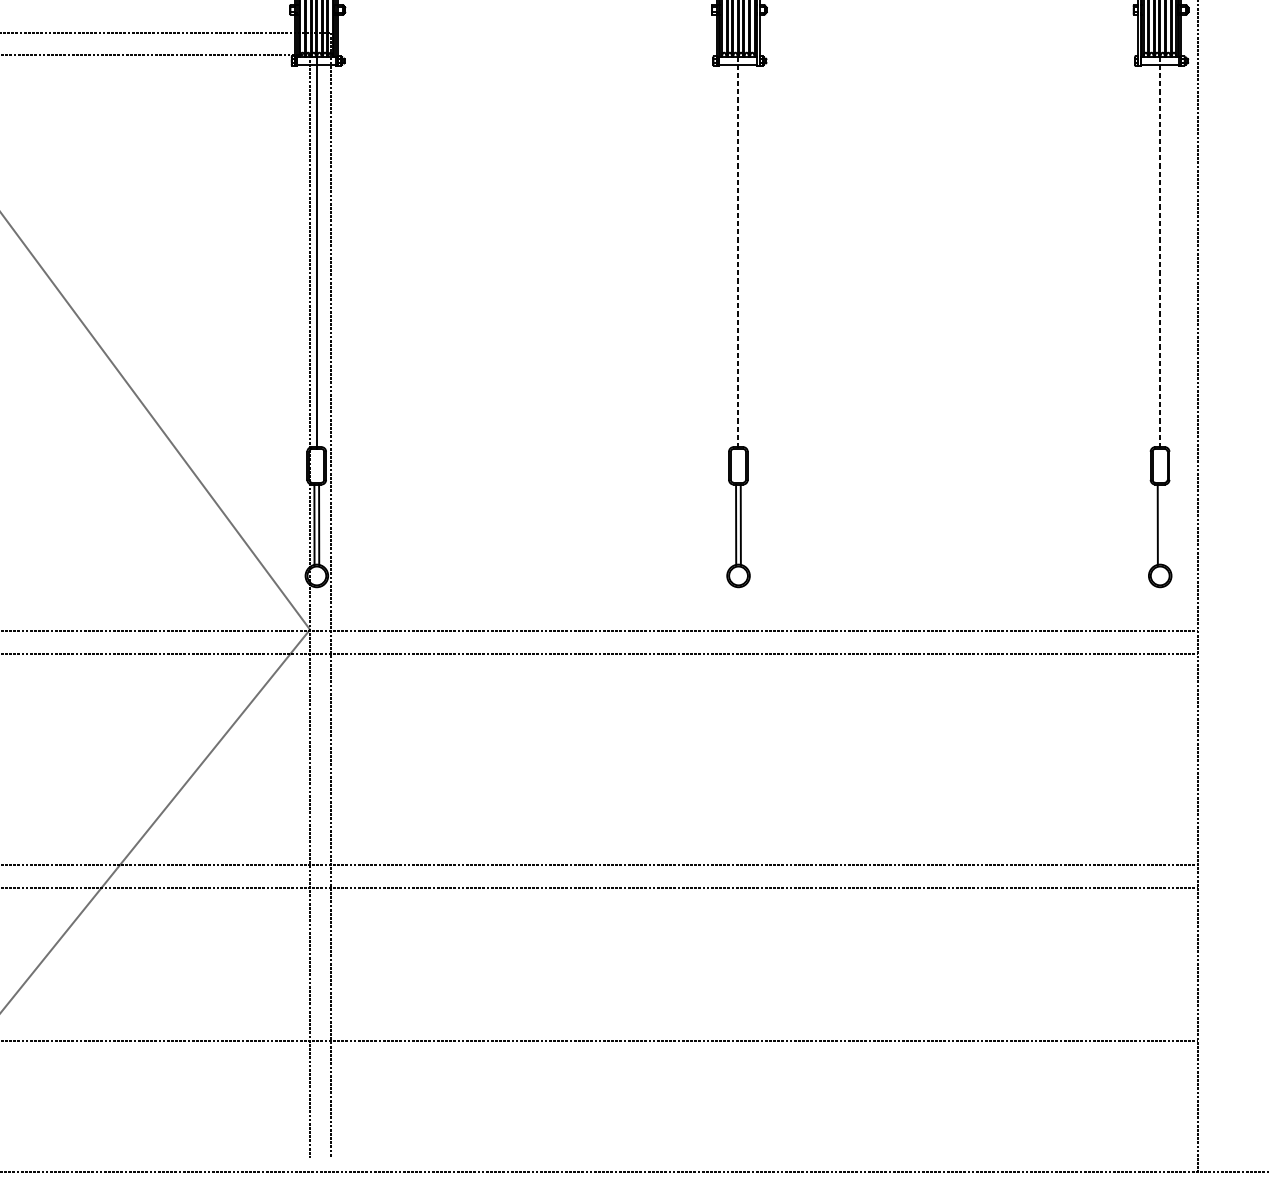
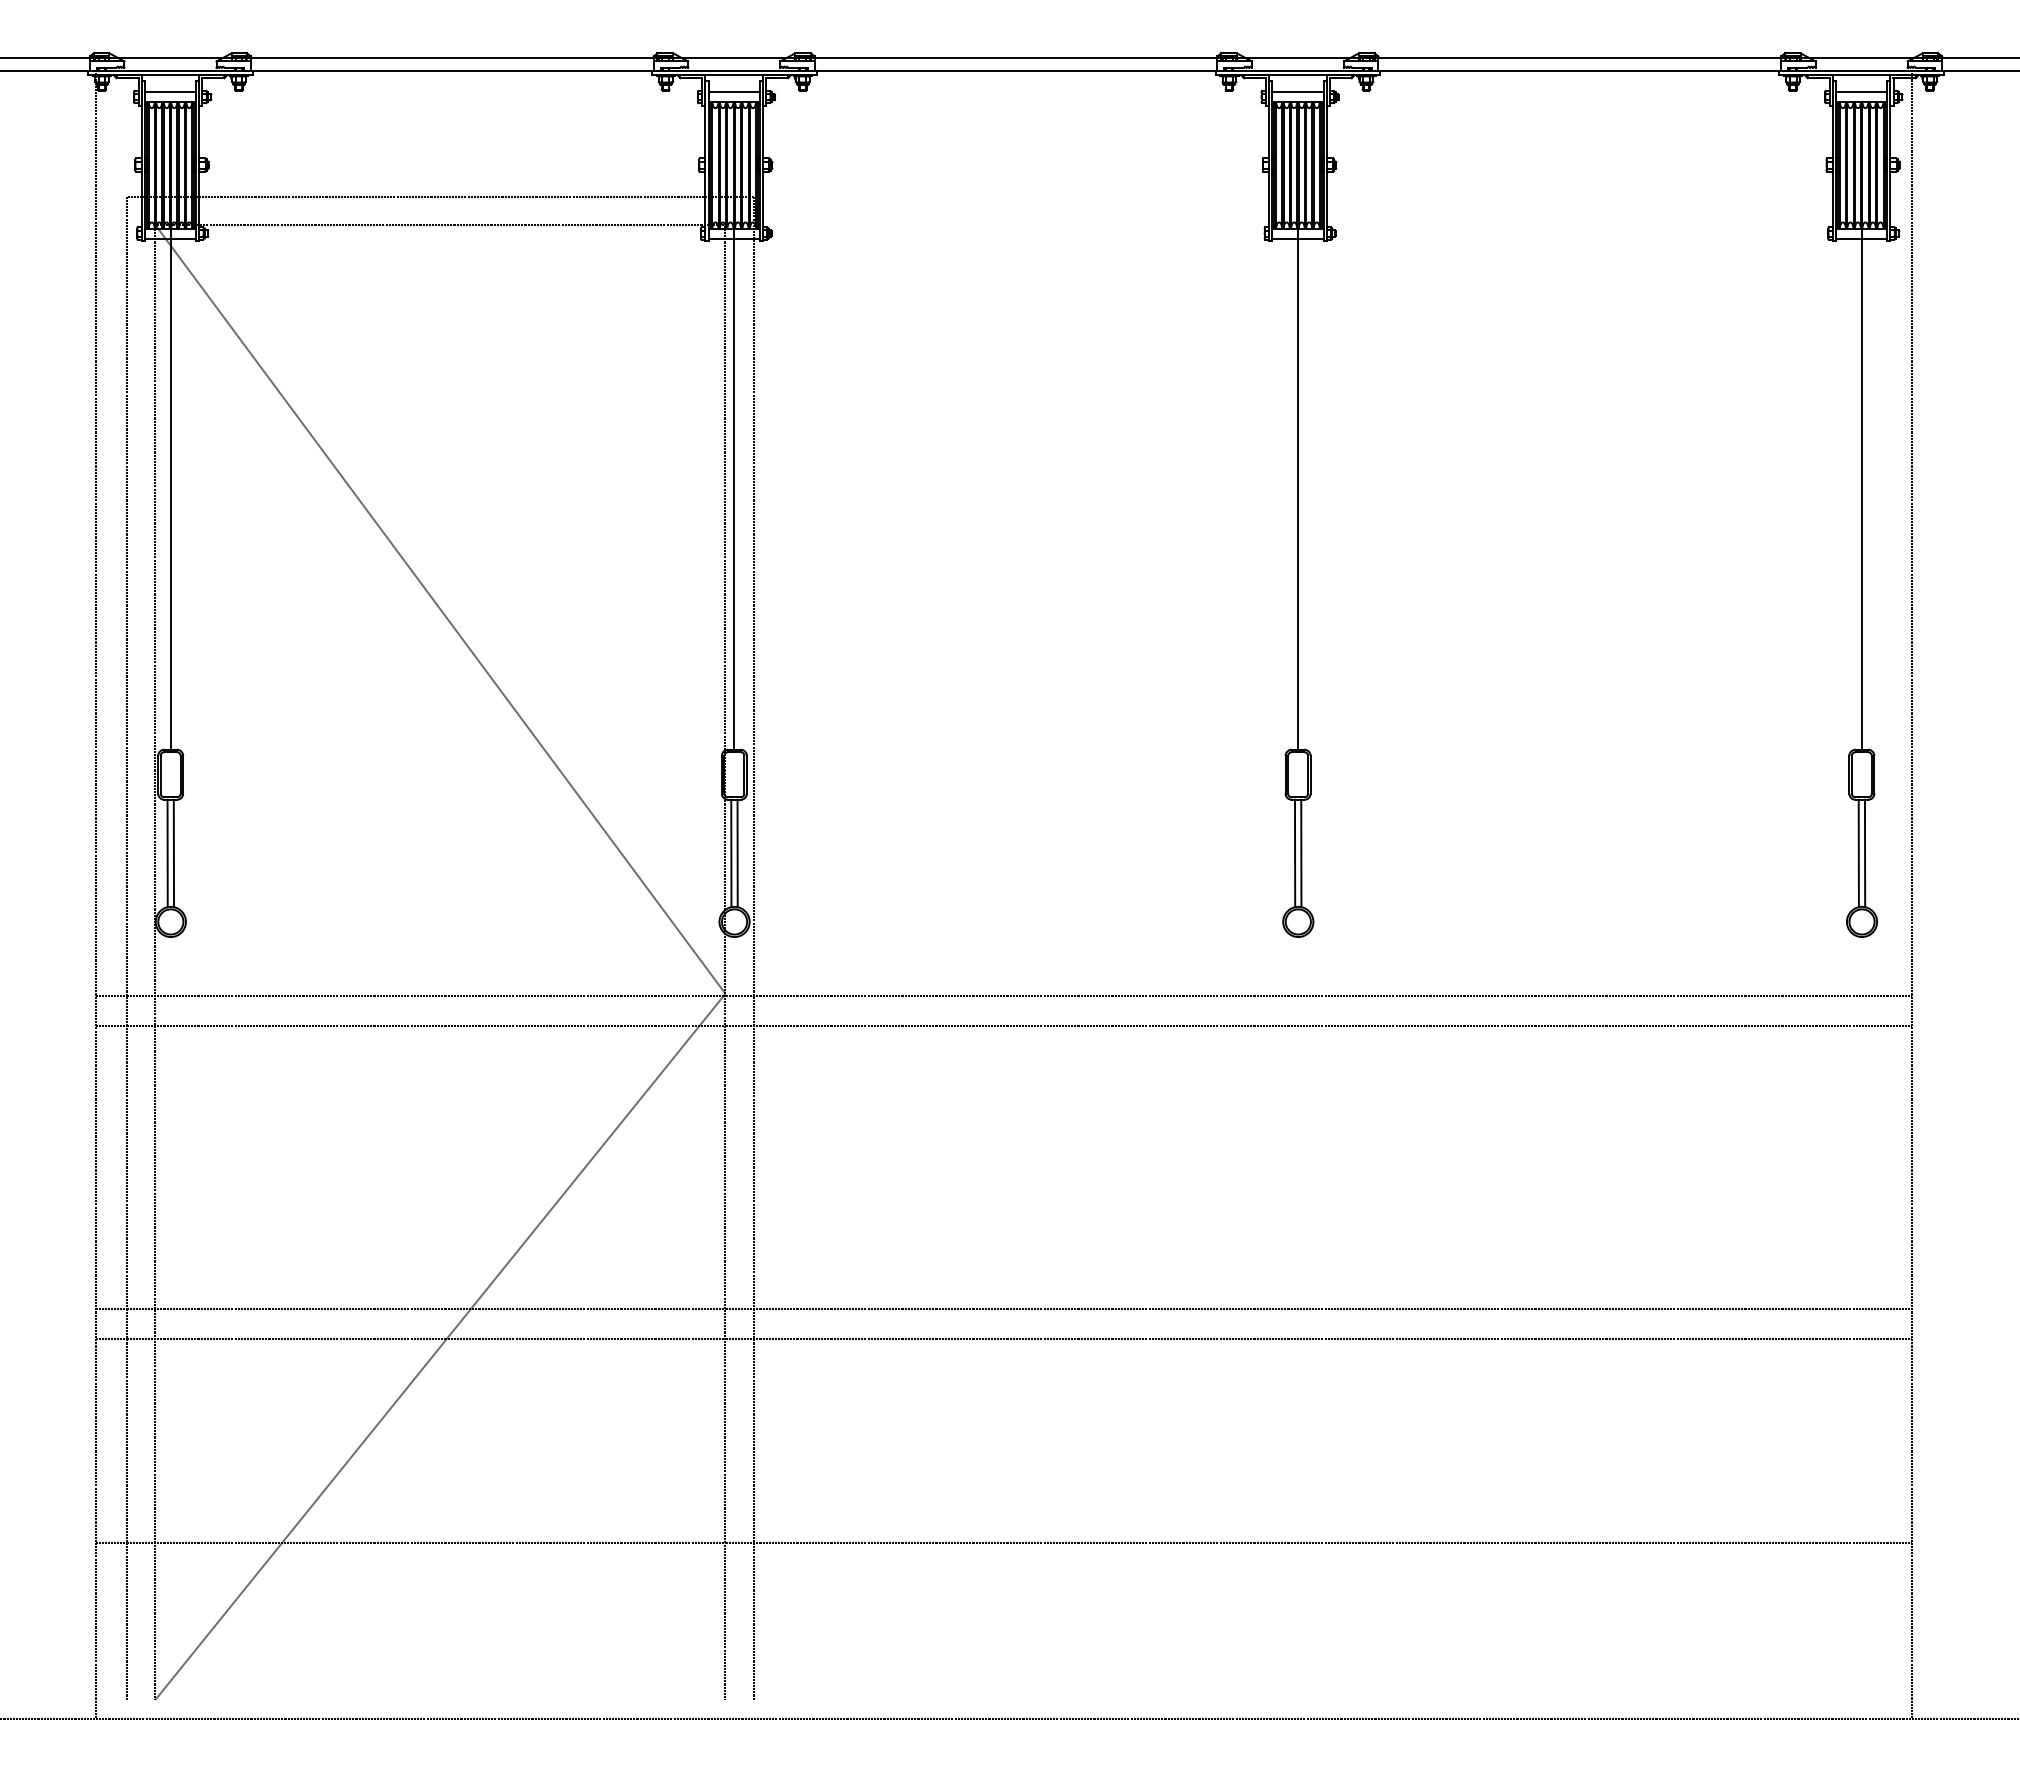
line: (737, 253) -> (1297, 490), dashed -> solid
line: (1159, 253) -> (1861, 490), dashed -> solid
line: (1162, 524) -> (1864, 853), added

